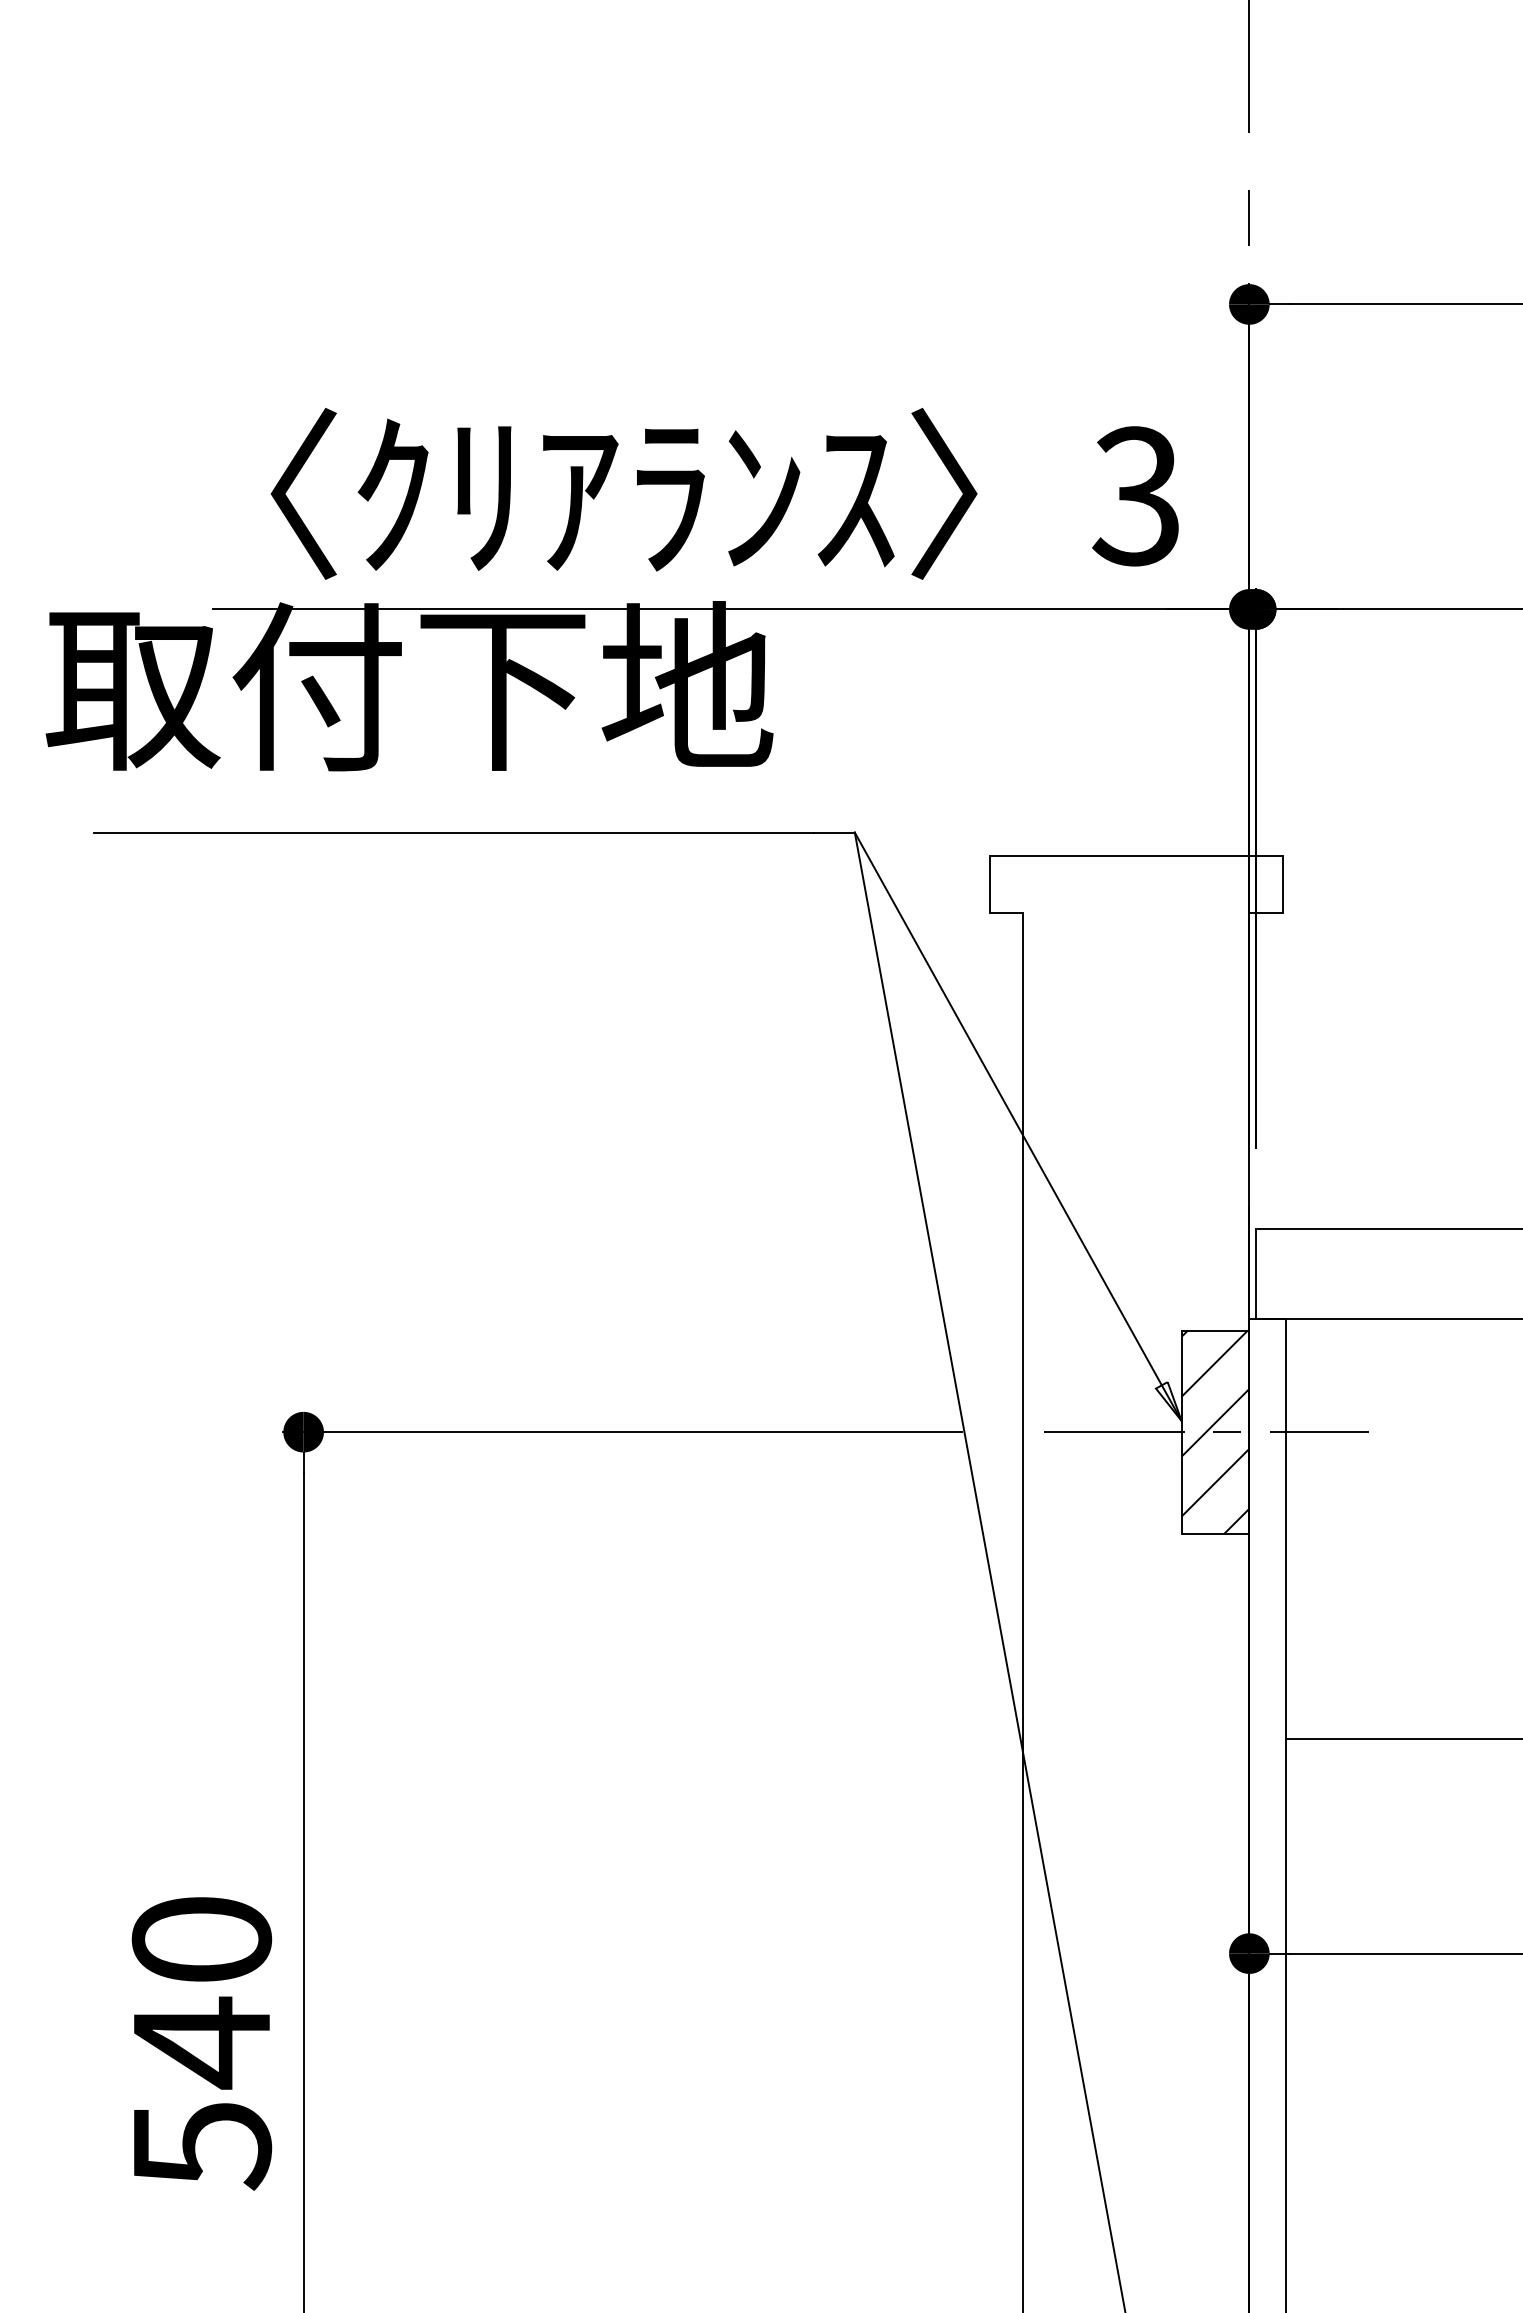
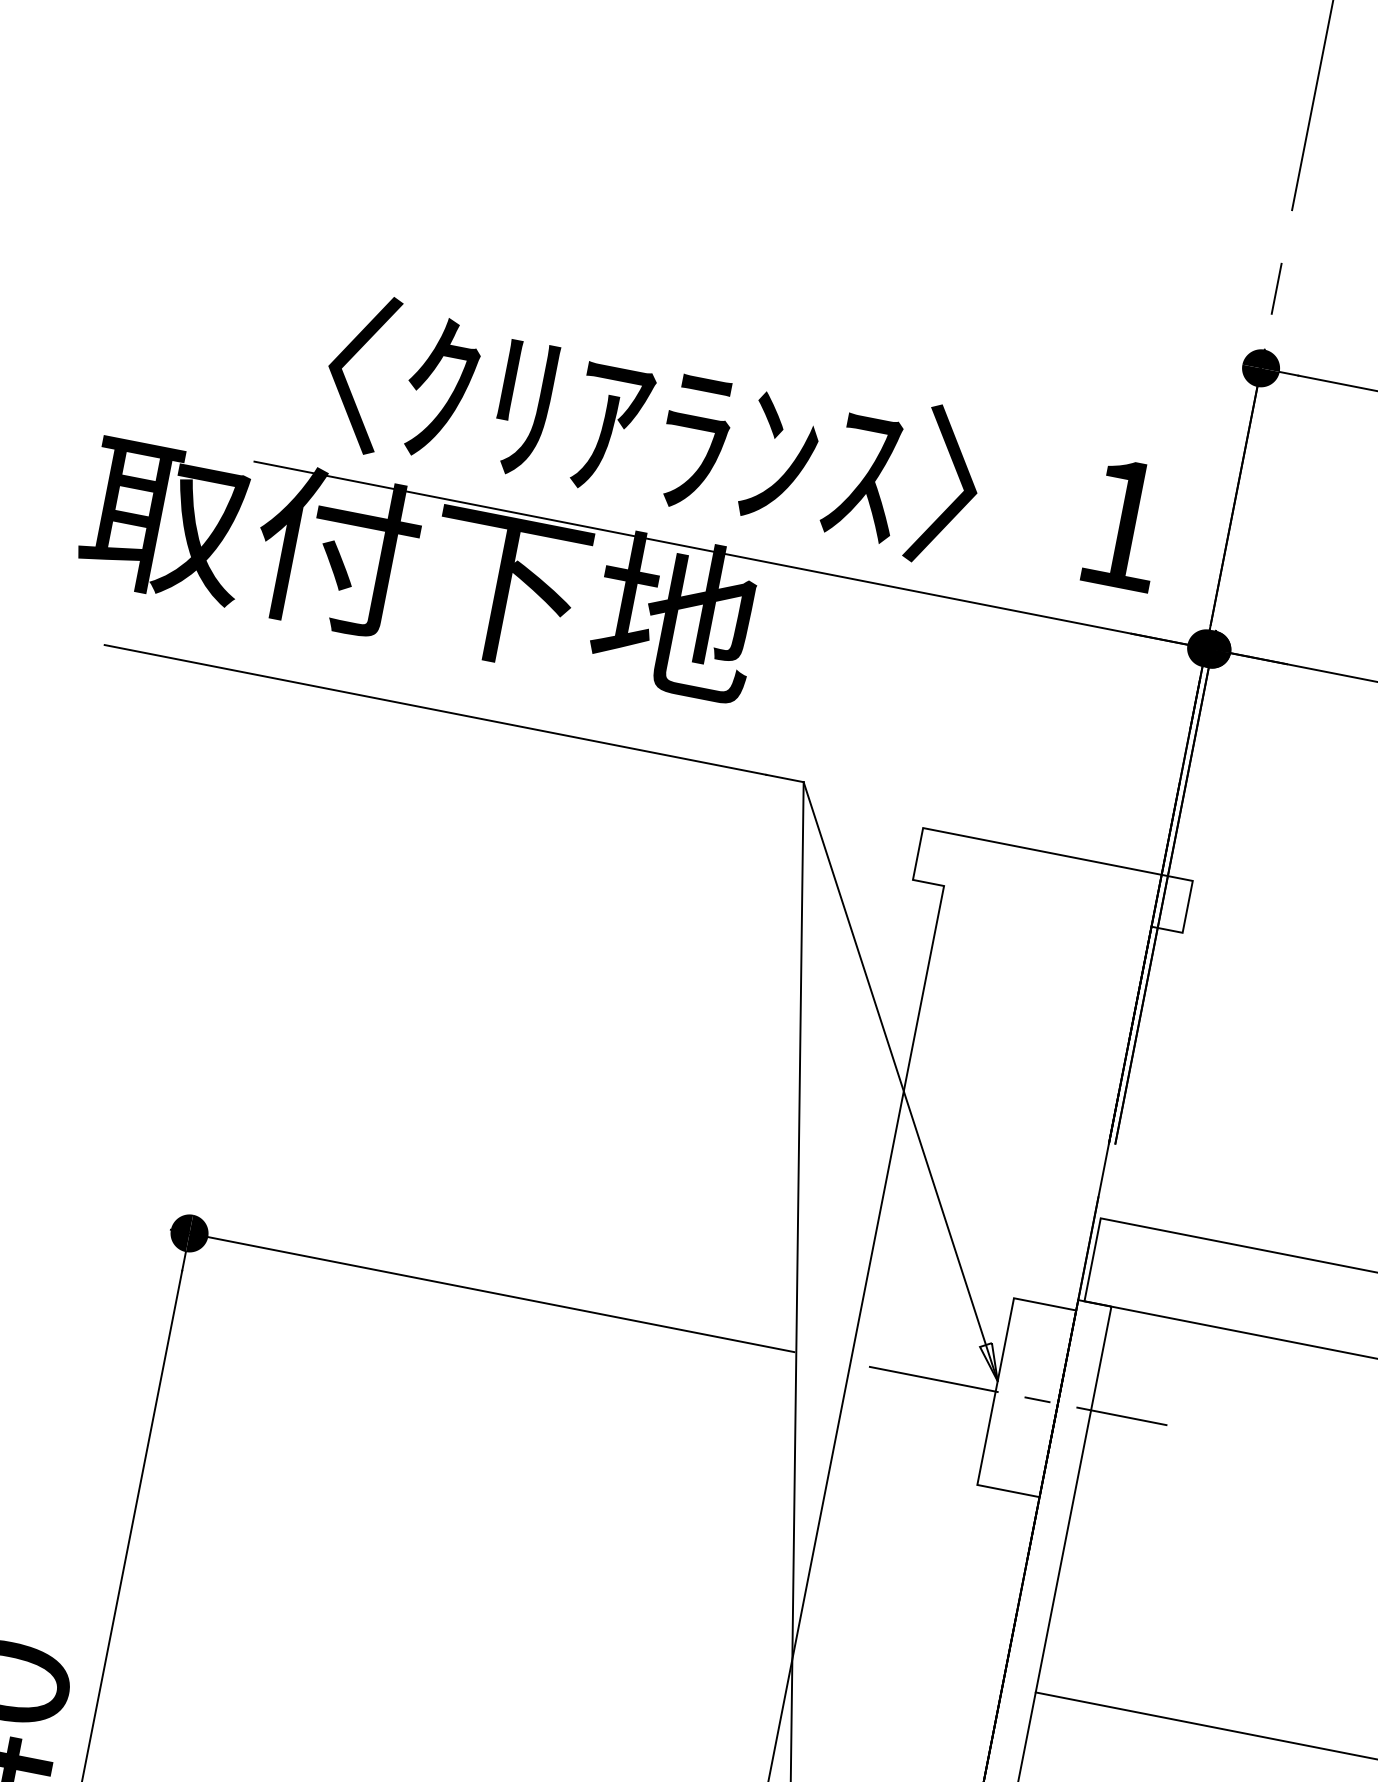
text: (1135, 496) -> (1121, 524), 3 -> 1
hatch: (1215, 1431) -> (1026, 1397), removed

